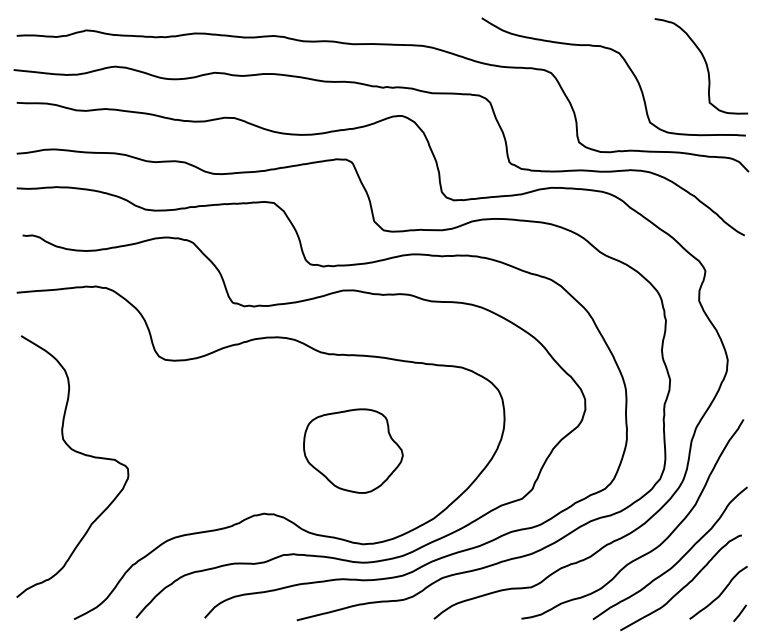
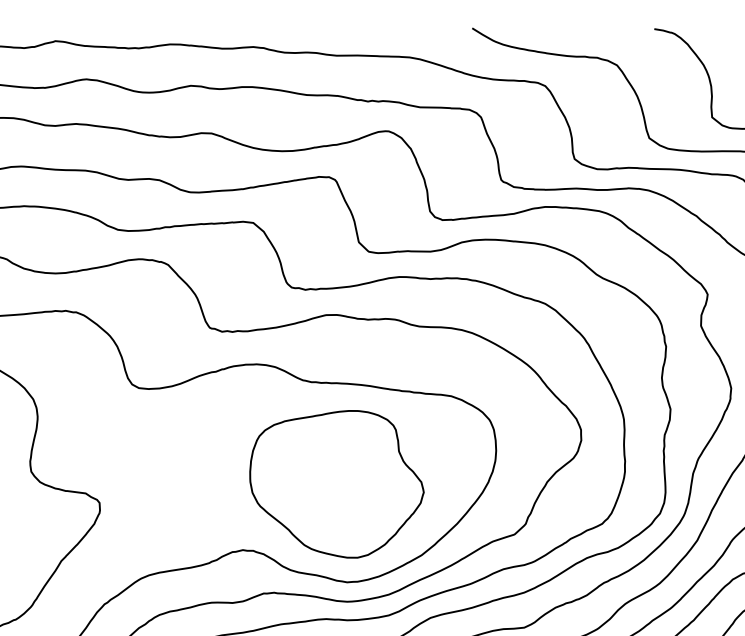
part: (353, 450) -> (337, 483), size x1.67

